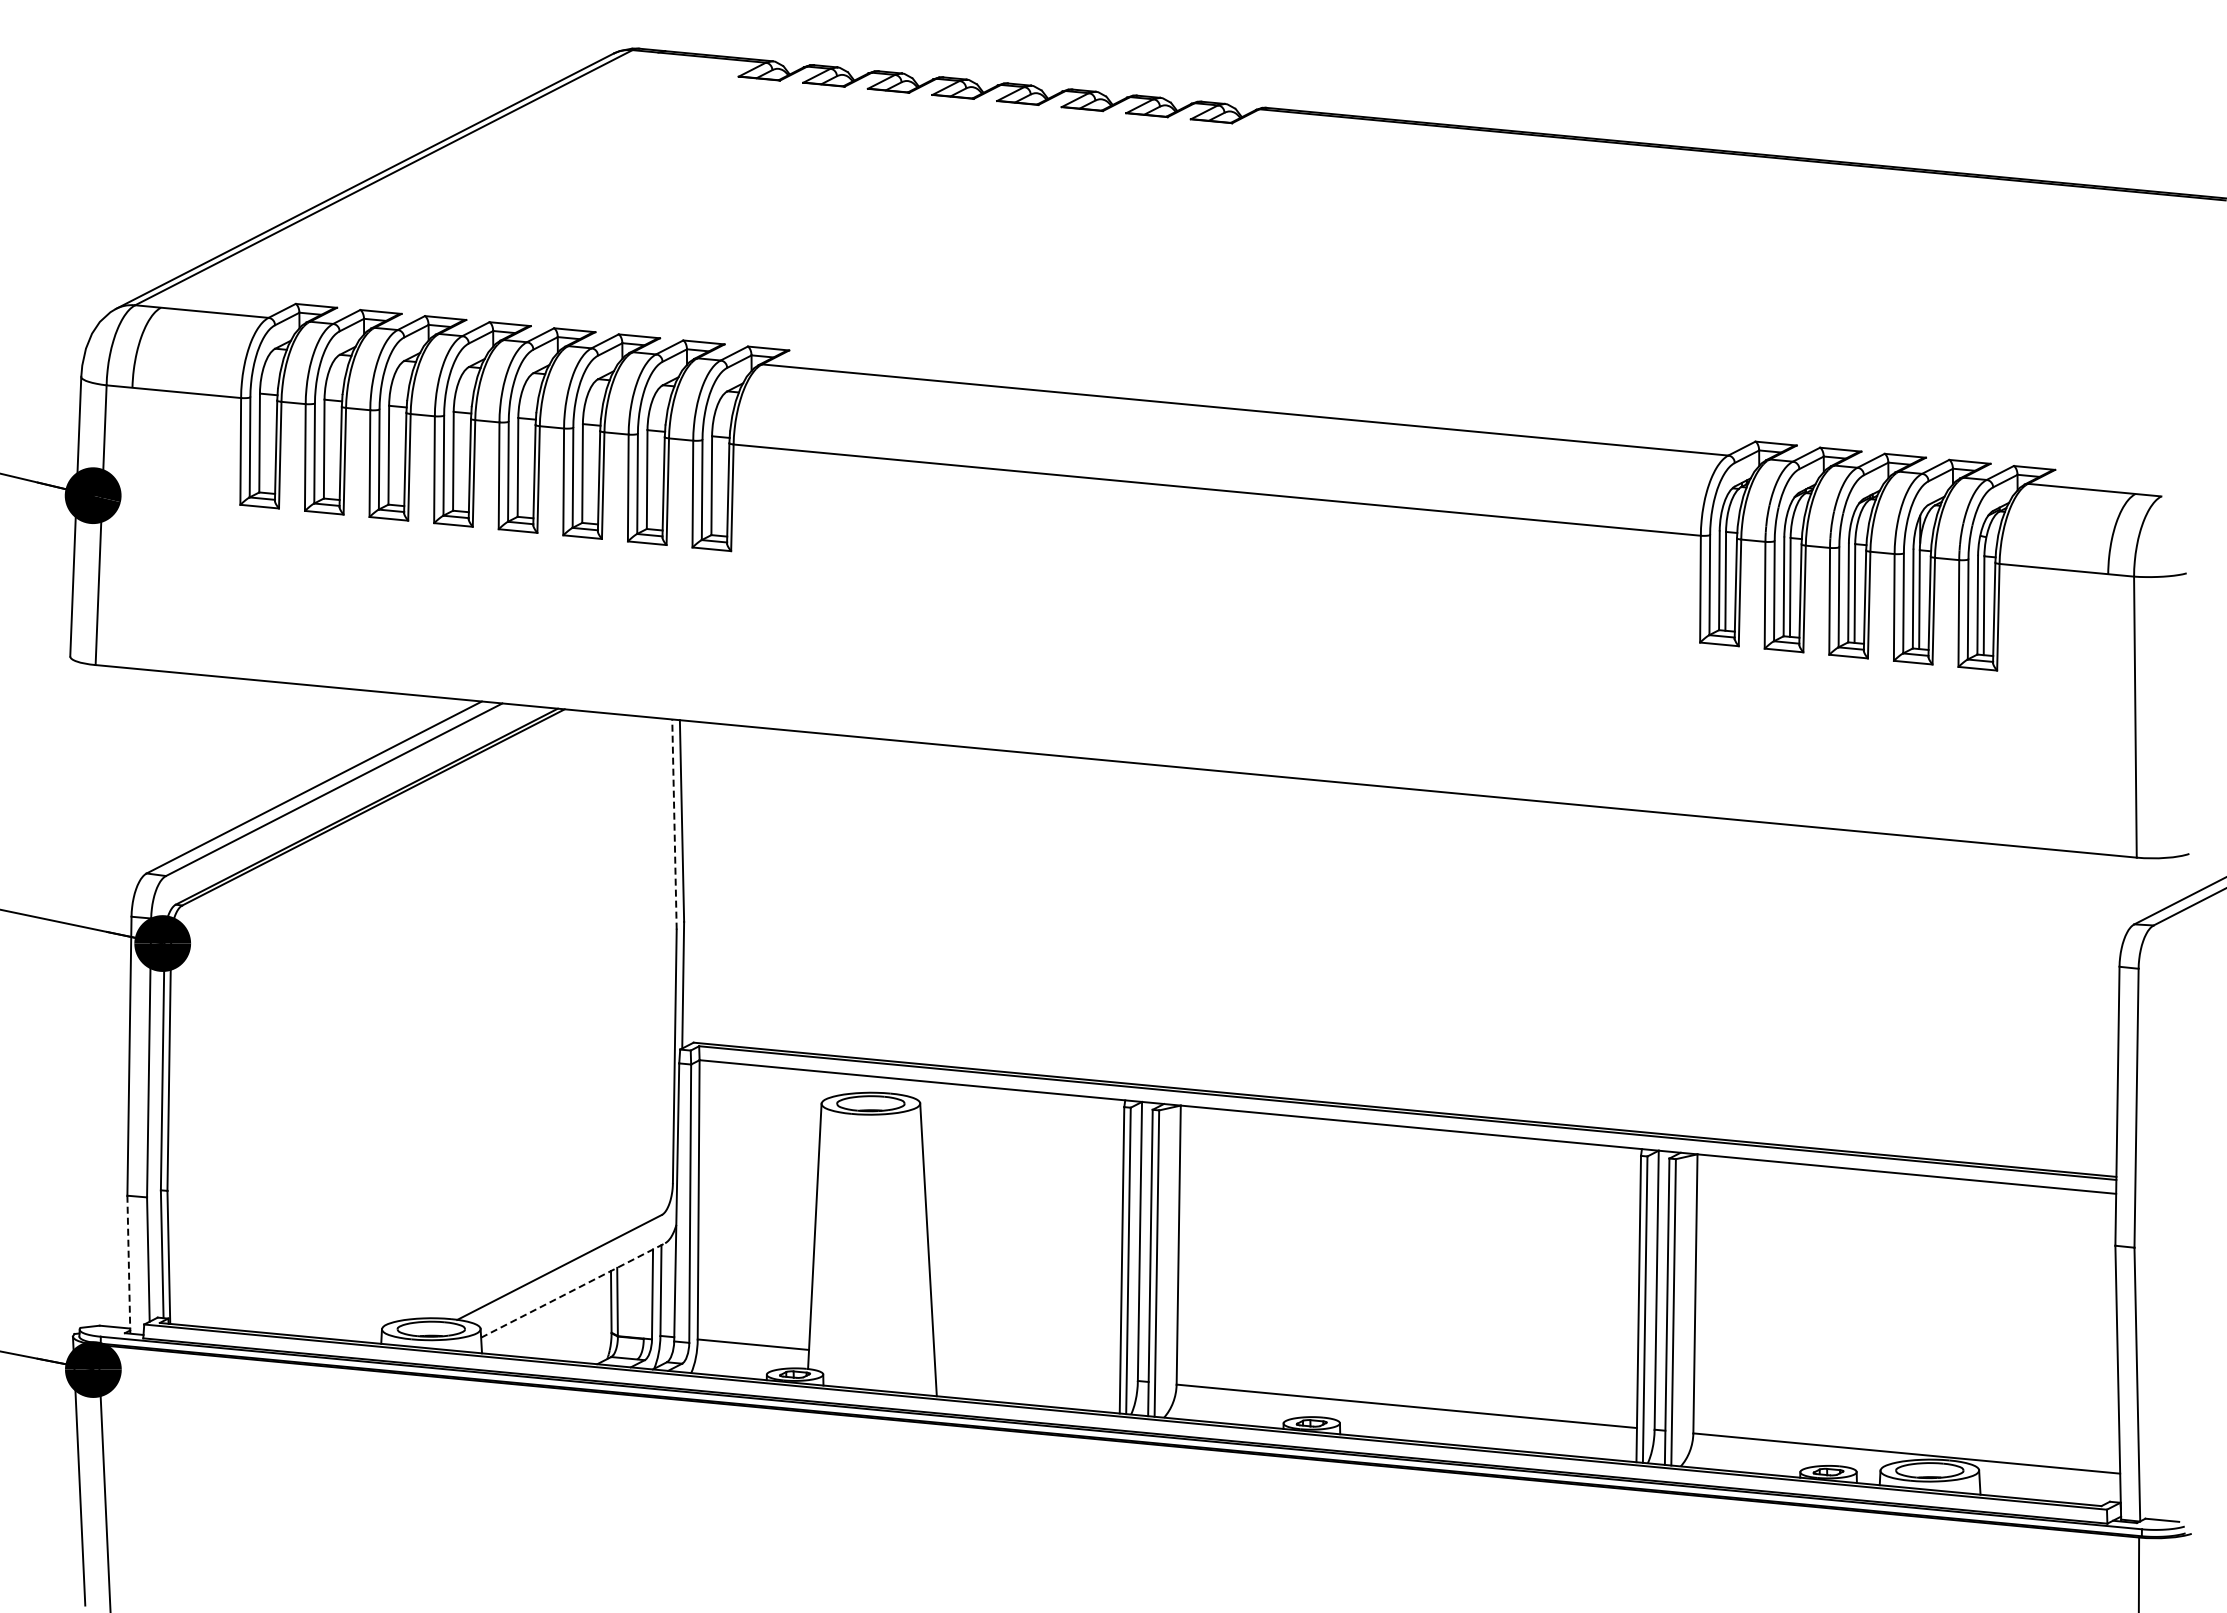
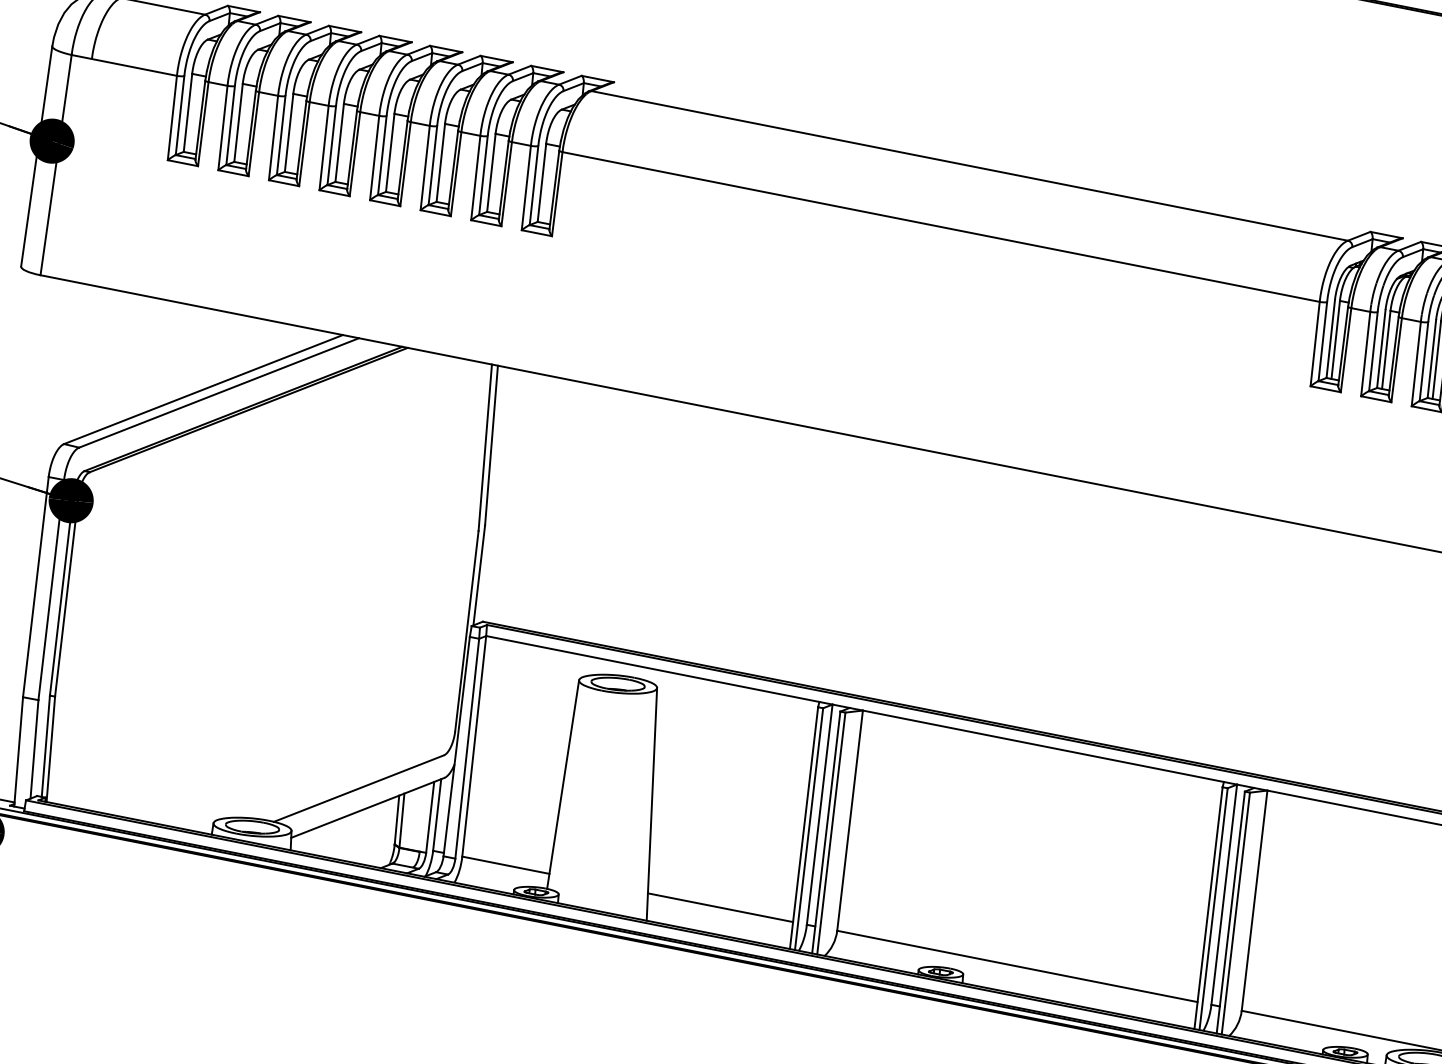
line: (674, 824) -> (485, 447), dashed -> solid
line: (128, 1265) -> (18, 752), dashed -> solid
line: (573, 1290) -> (368, 807), dashed -> solid
line: (1027, 1370) -> (720, 907), added

